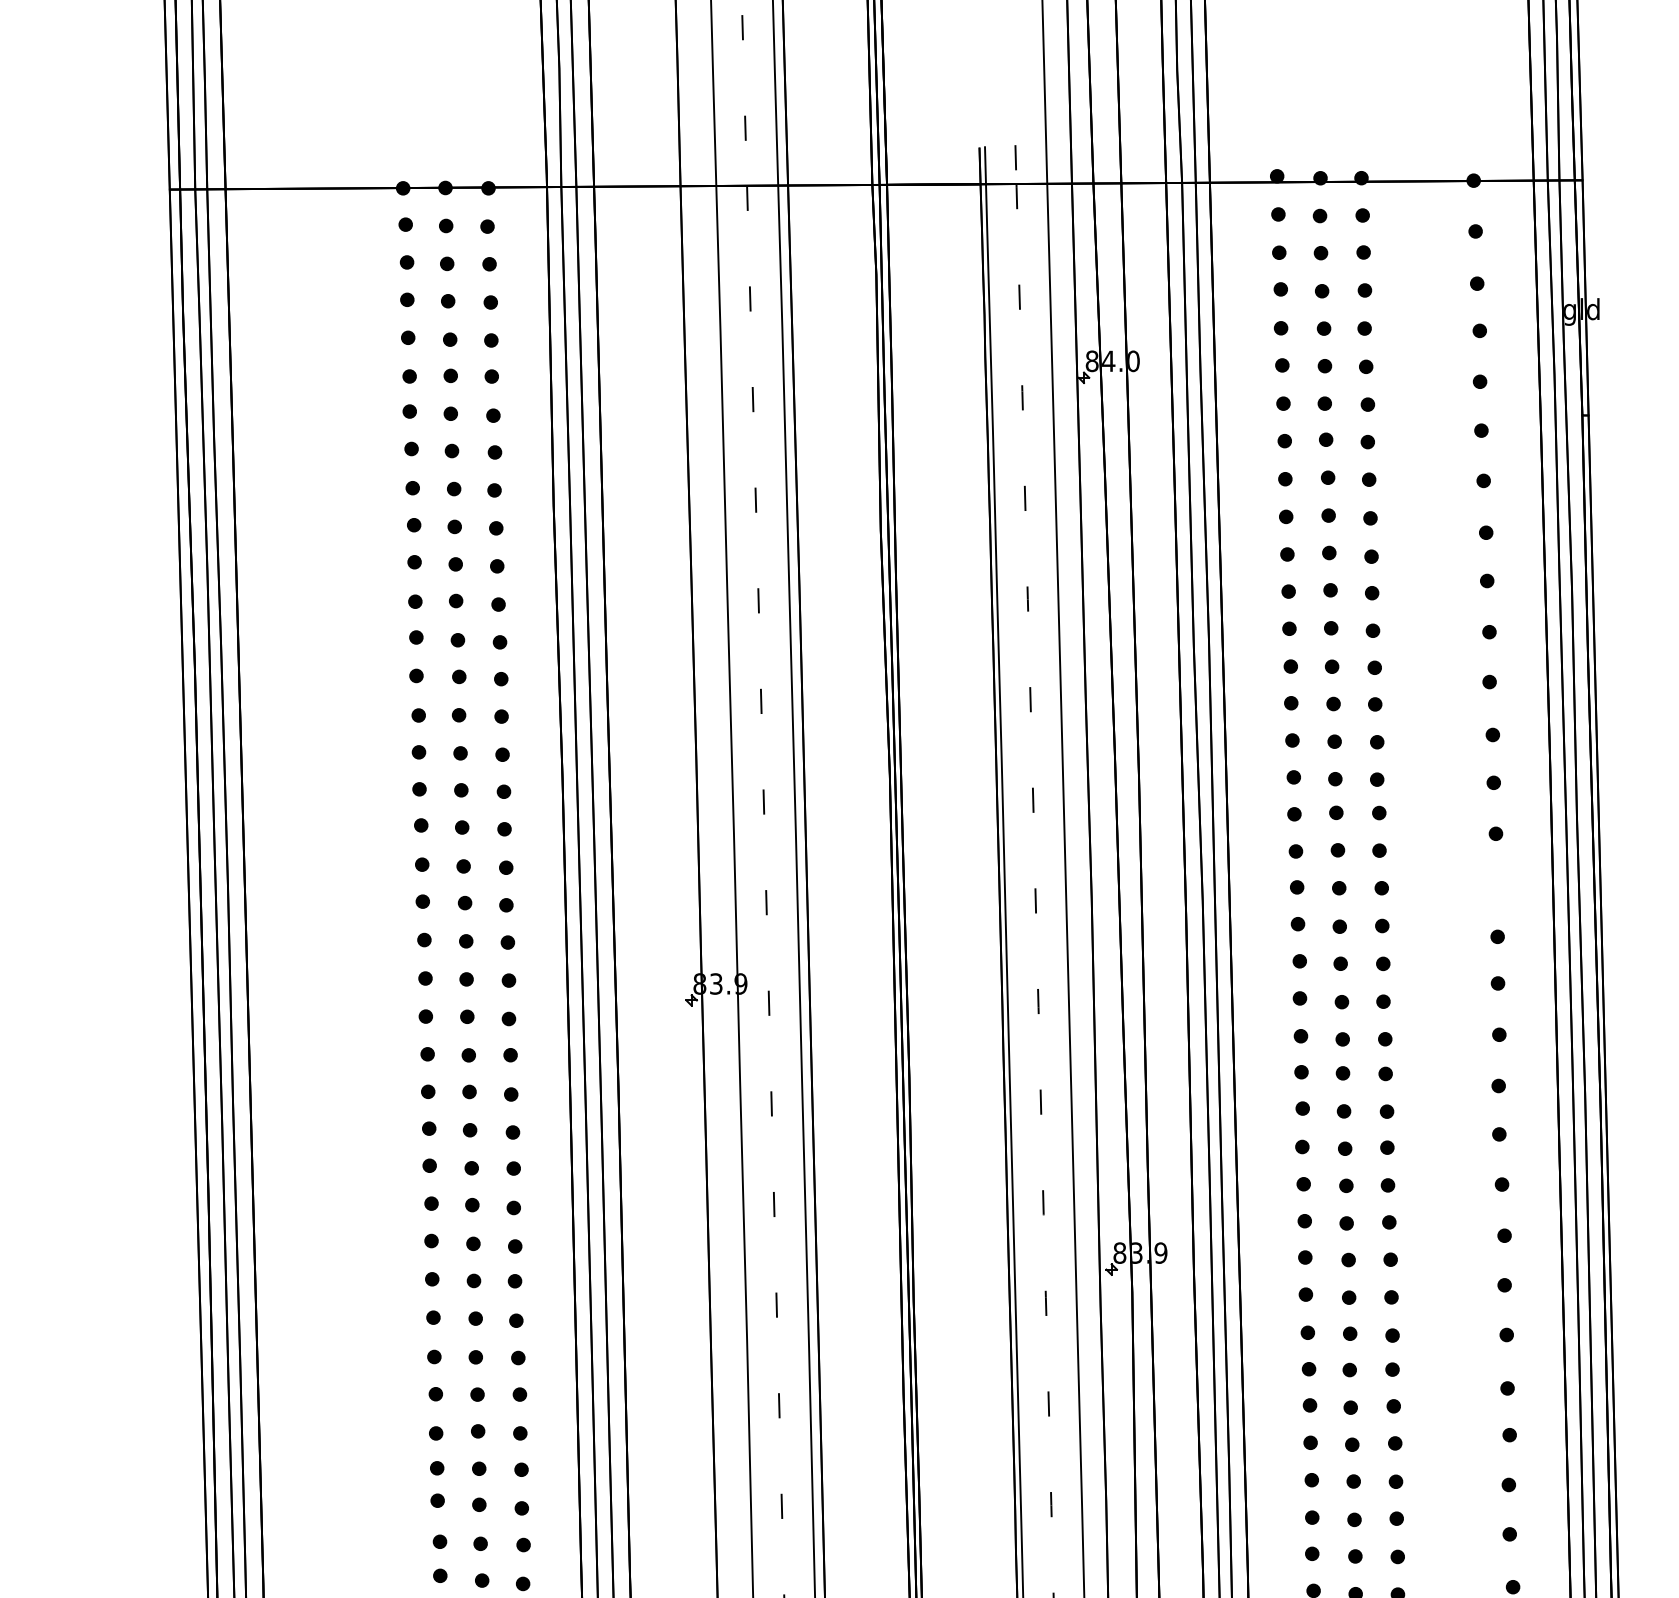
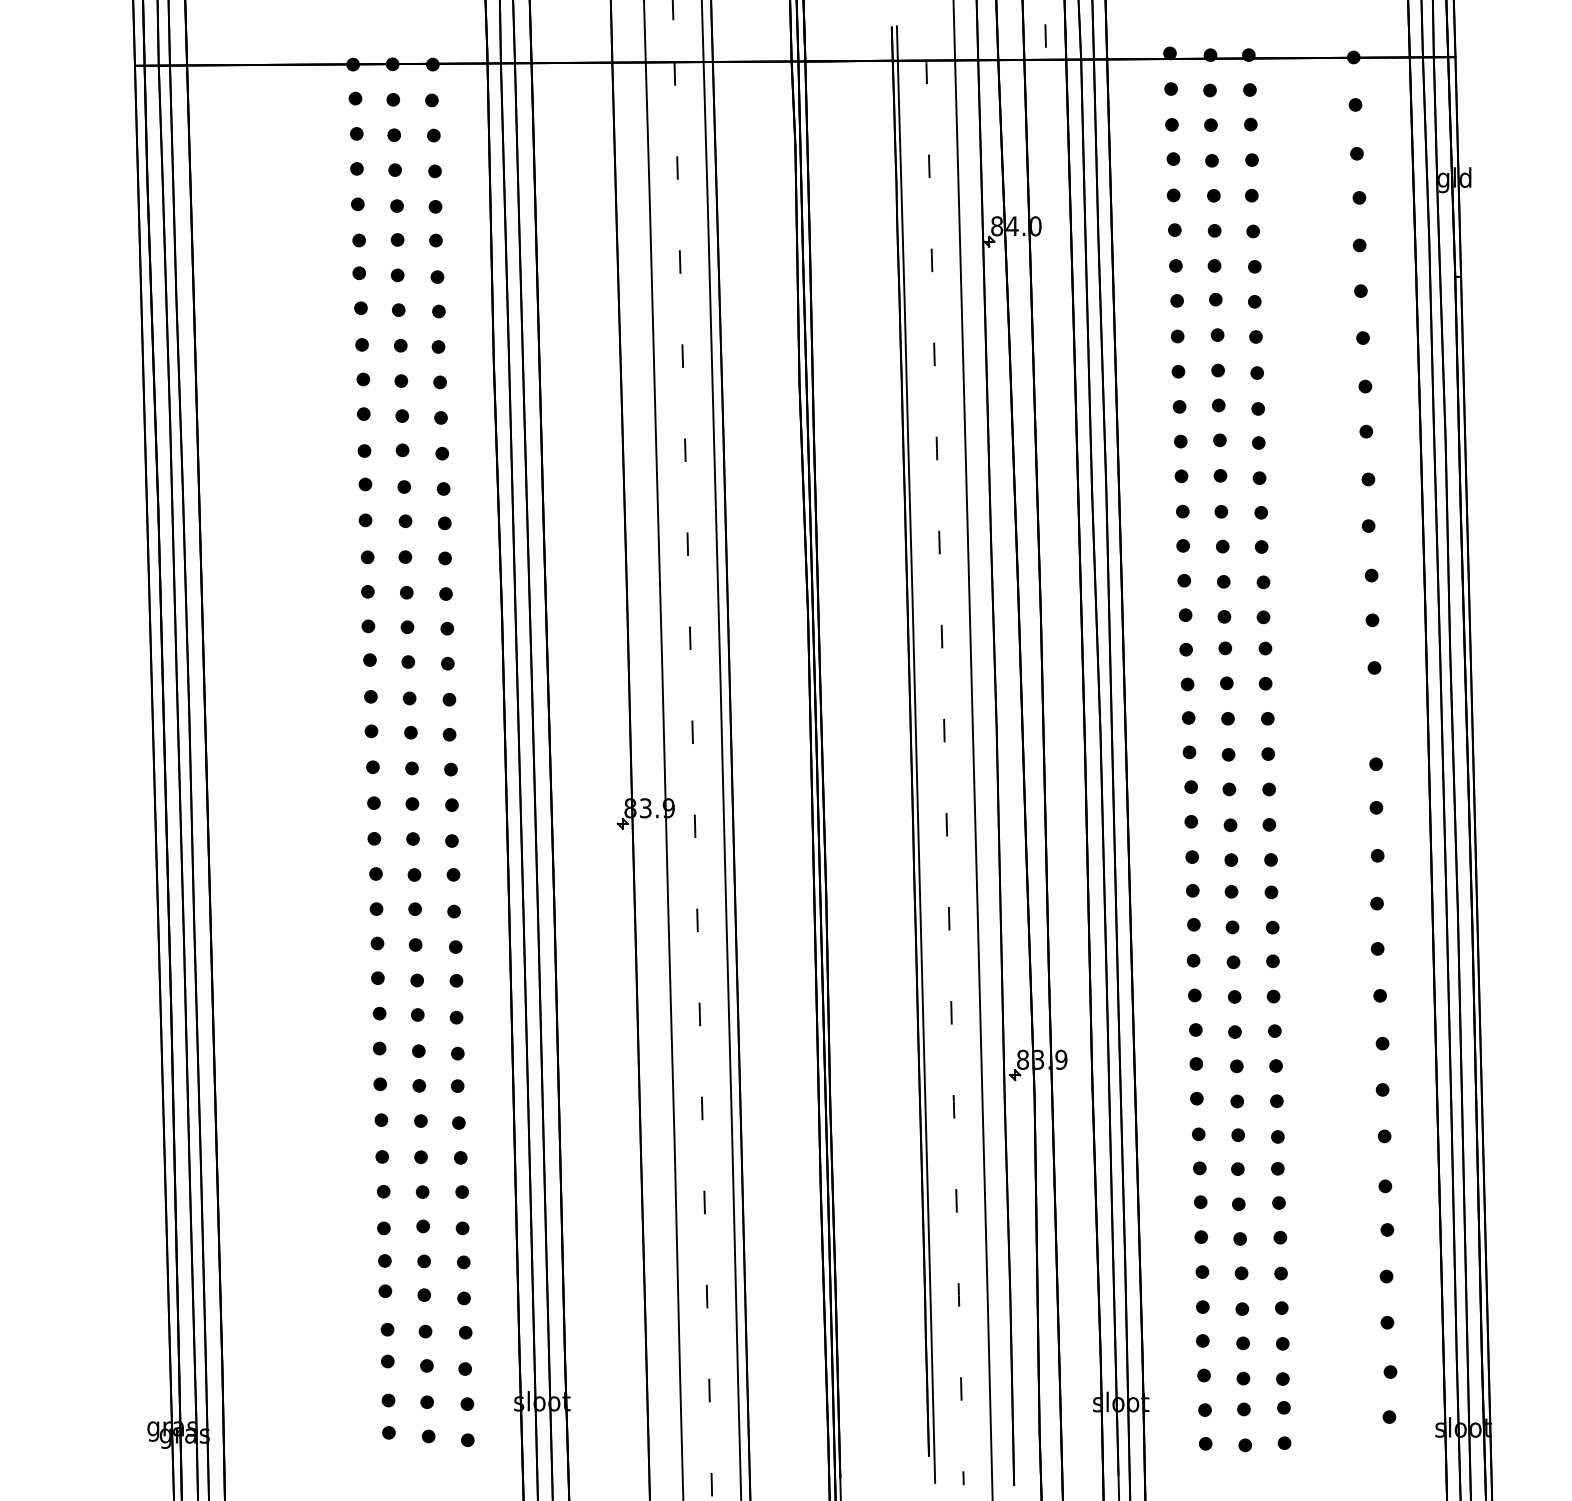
line: (1015, 157) -> (1045, 35), moved

